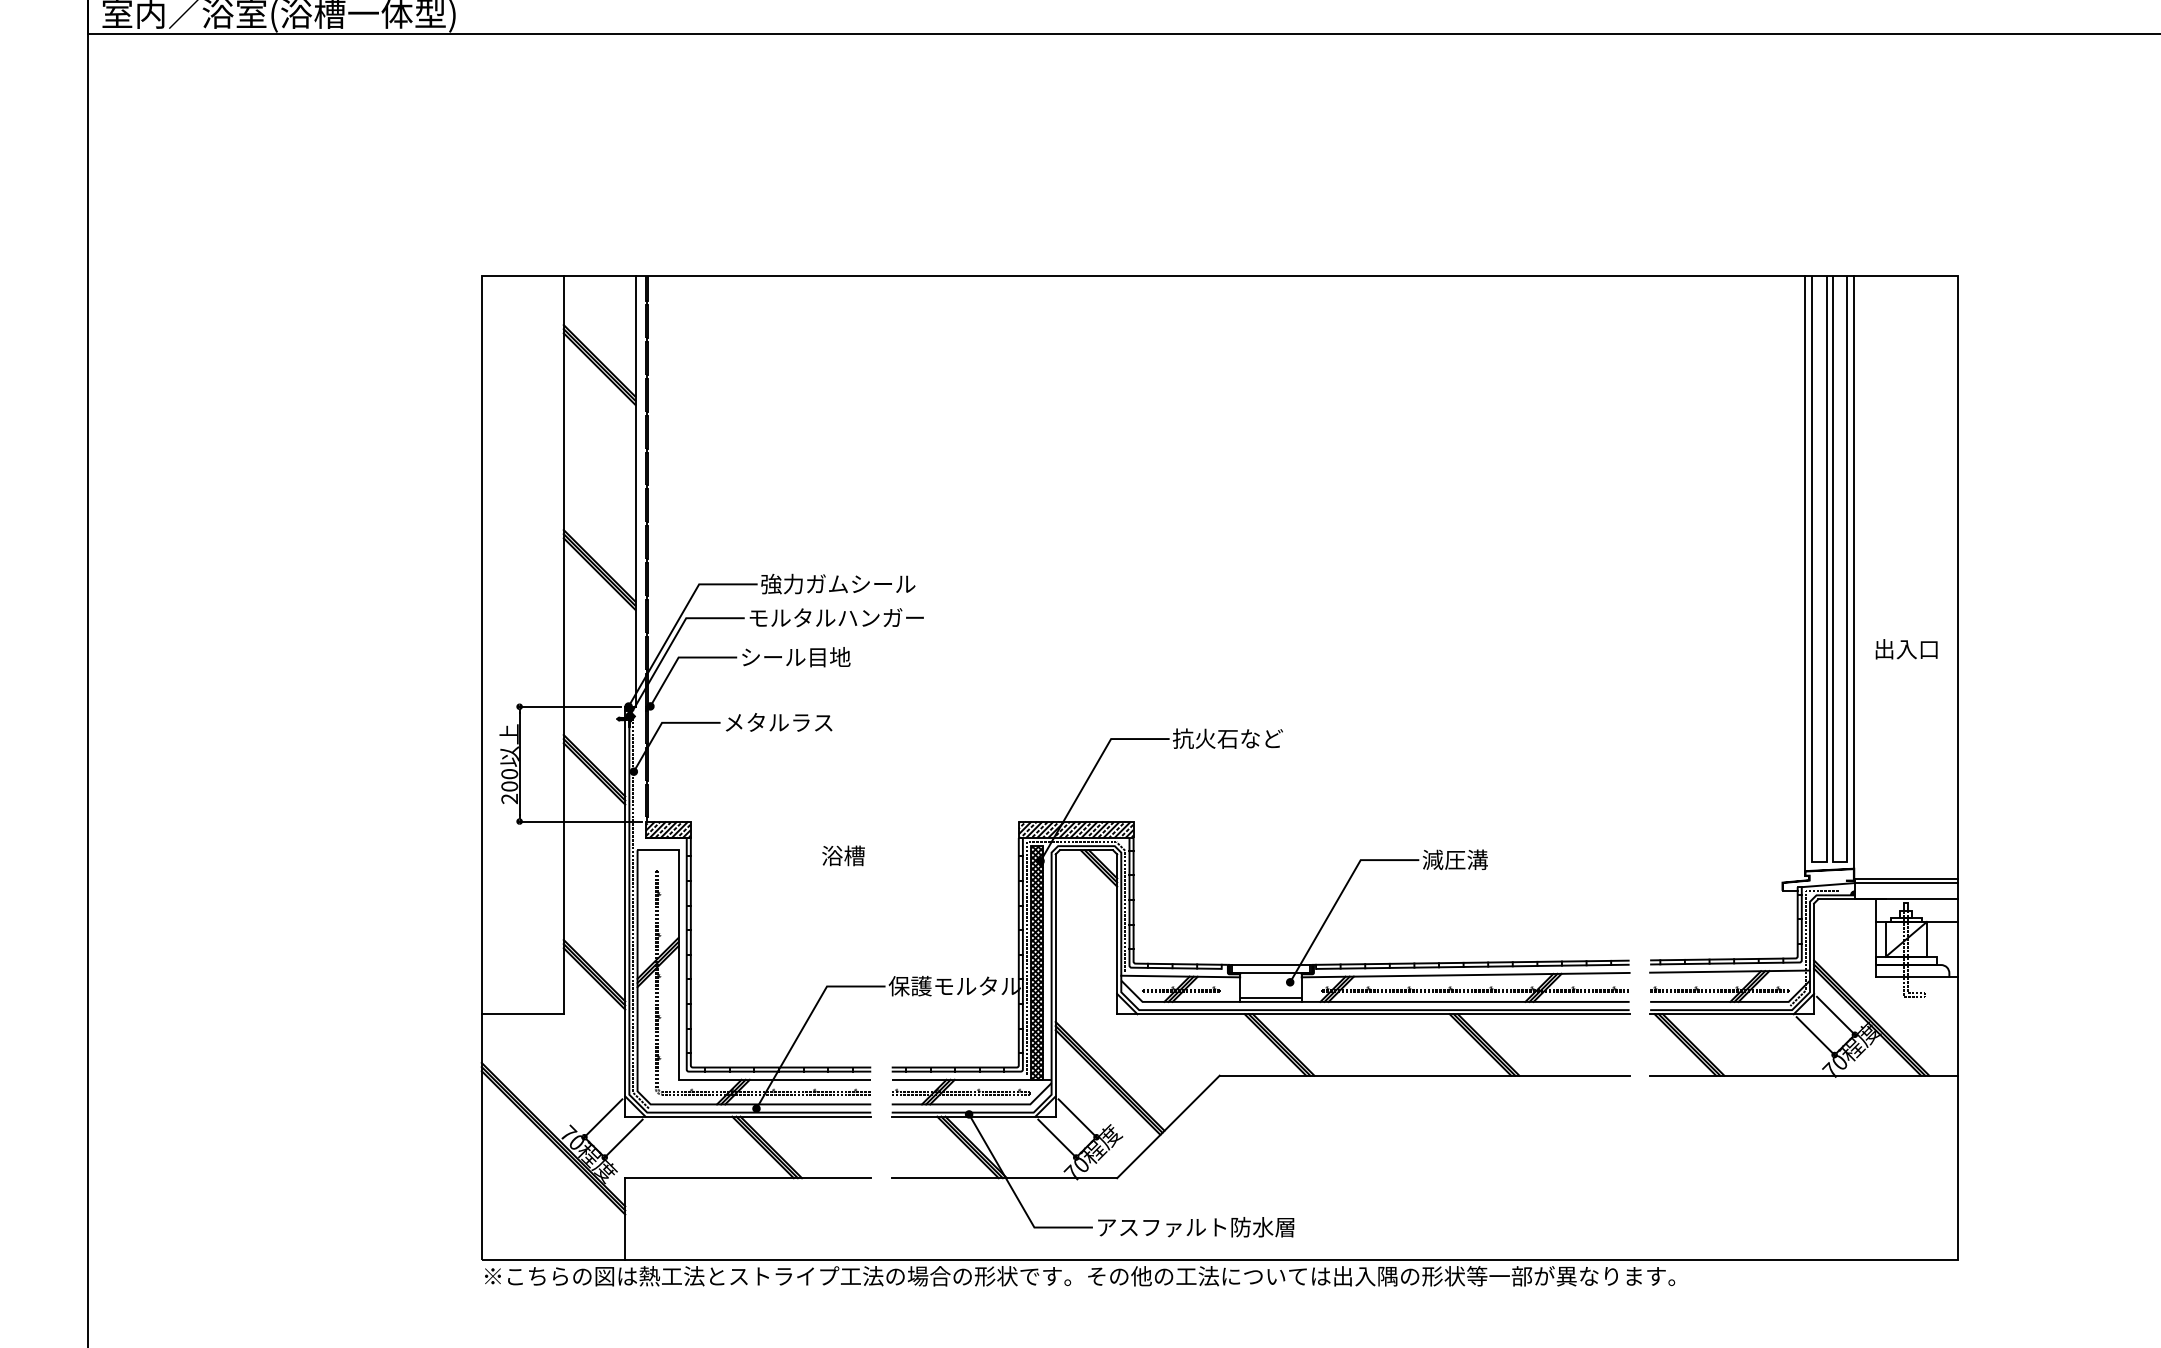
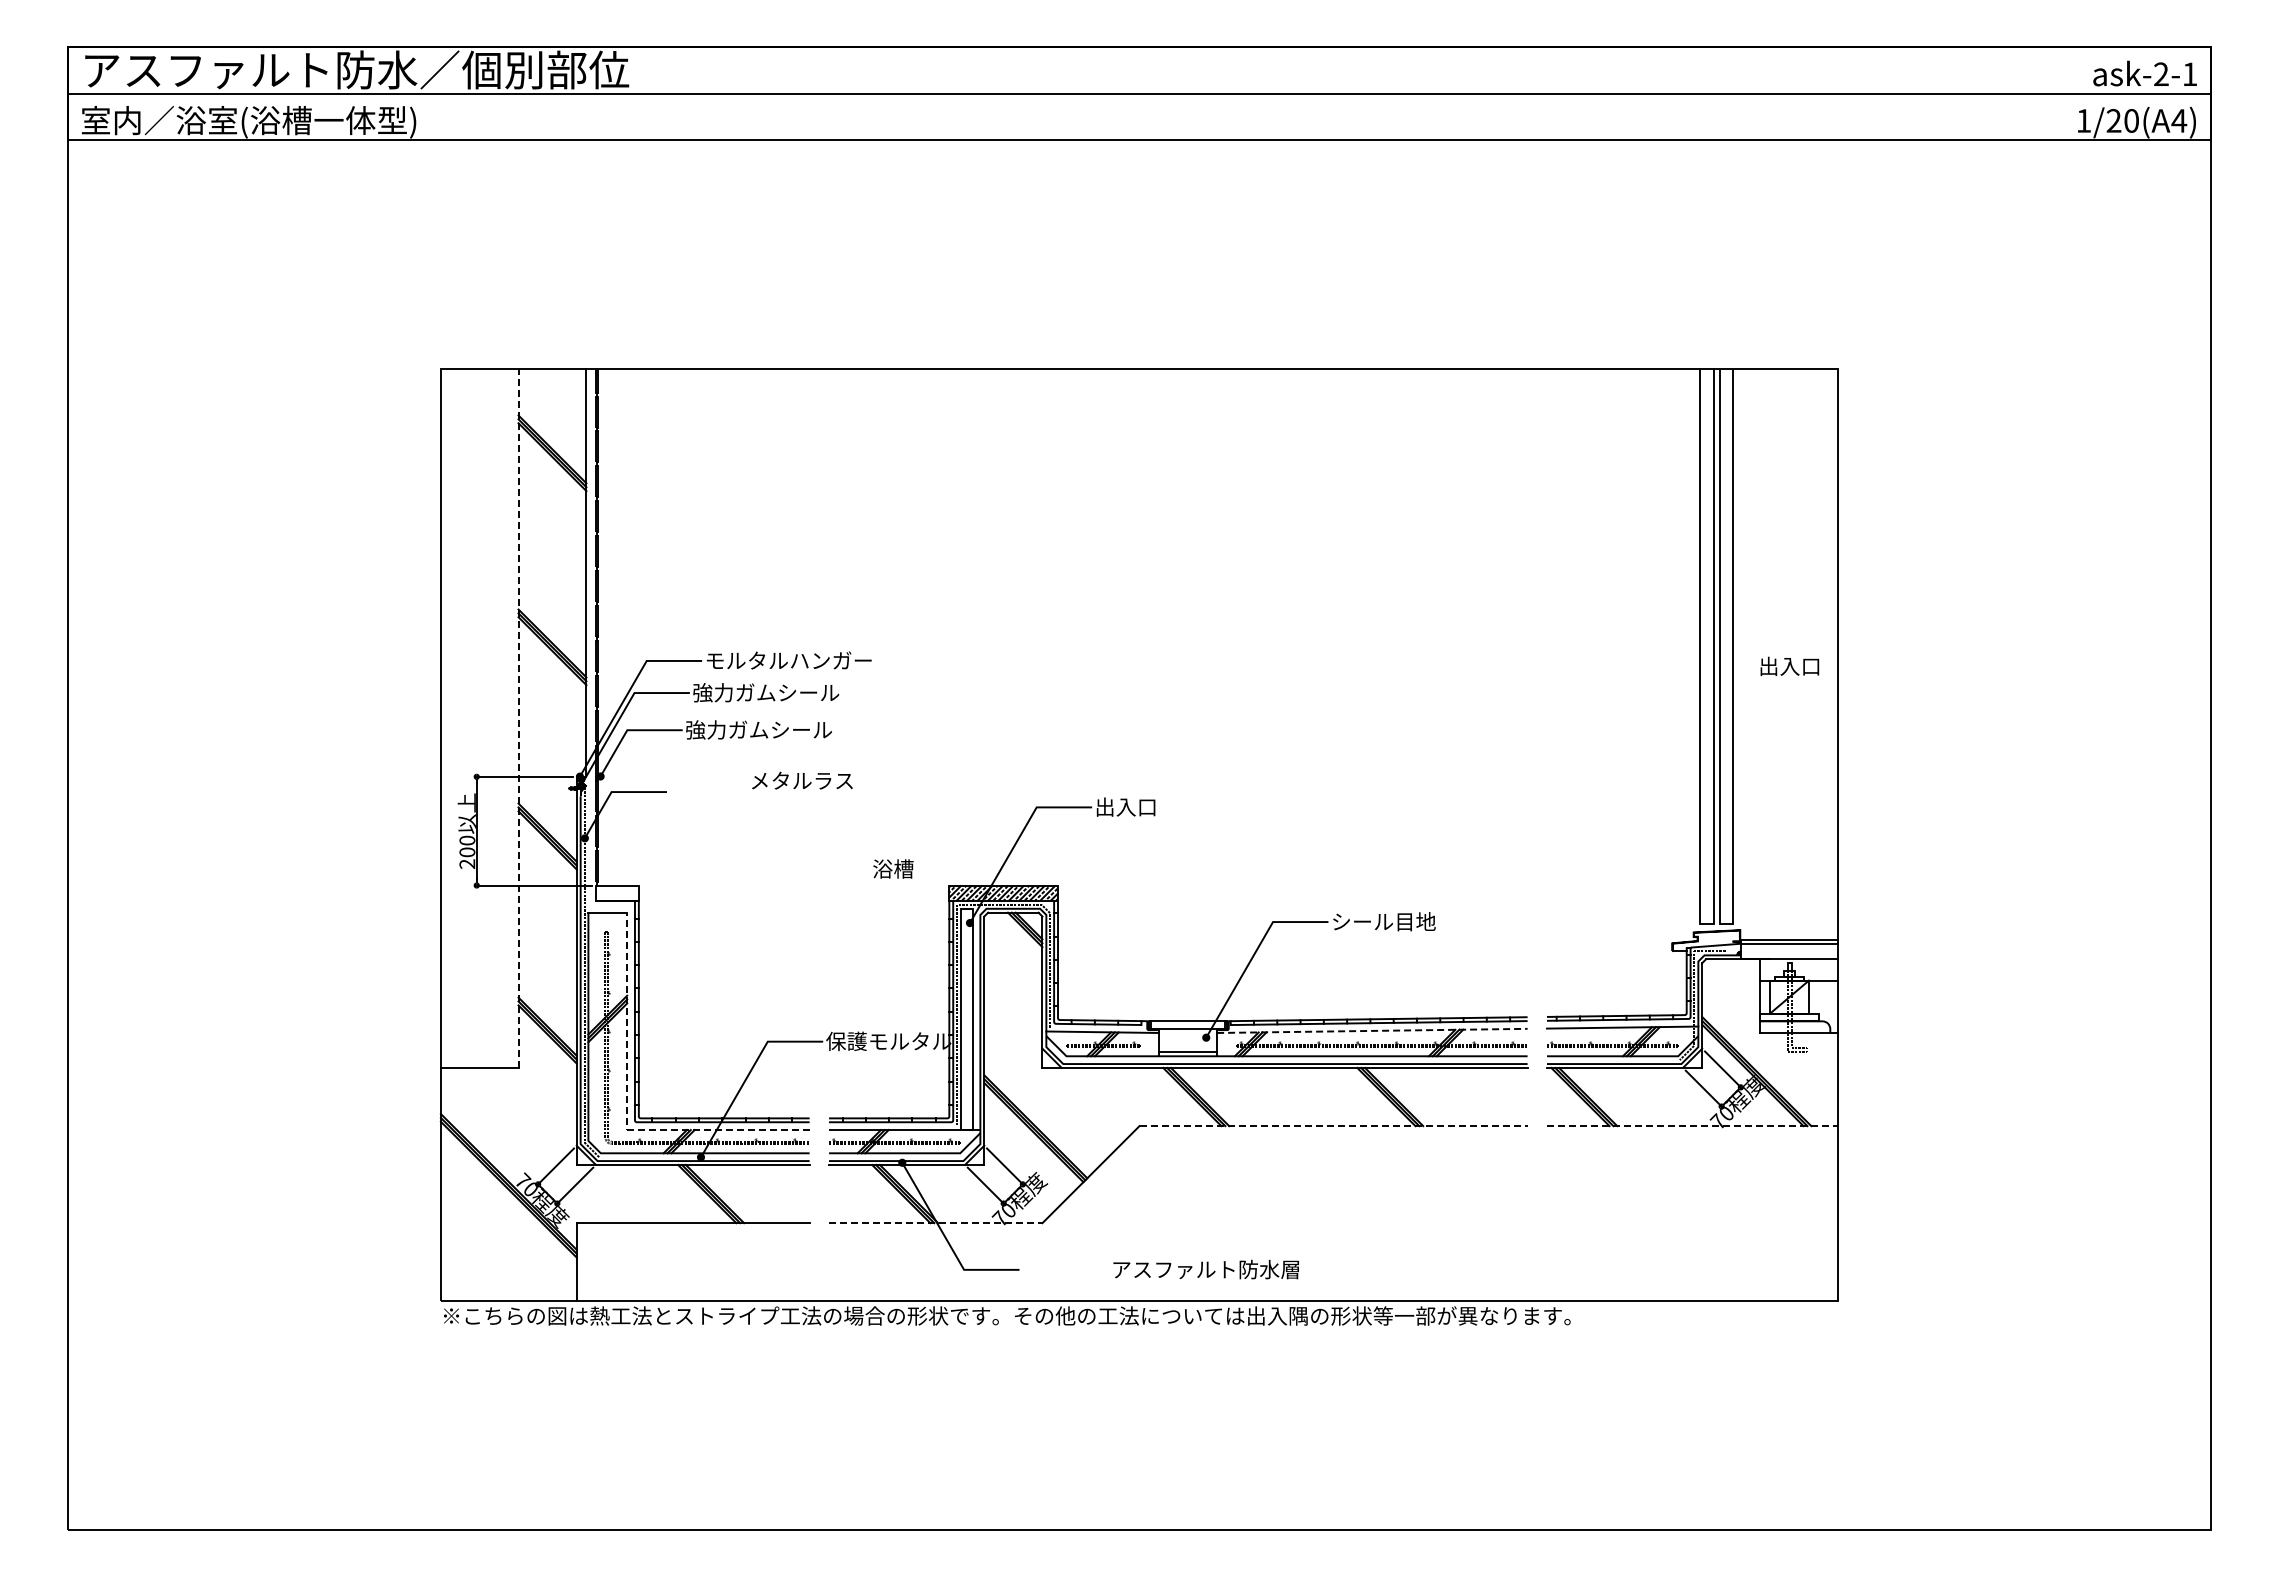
line: (1854, 572) -> (1740, 649), removed
line: (1804, 573) -> (1693, 650), removed
text: (848, 583) -> (788, 660), 強力ガムシール -> モルタルハンガー
text: (836, 617) -> (776, 692), モルタルハンガー -> 強力ガムシール
line: (563, 645) -> (518, 718), solid -> dashed
text: (1906, 648) -> (1789, 665), moved
text: (817, 656) -> (758, 729), シール目地 -> 強力ガムシール
text: (779, 722) -> (802, 780), moved
text: (1228, 738) -> (1147, 806), 抗火石など -> 出入口
hatch: (668, 829) -> (617, 893), removed
text: (843, 855) -> (893, 868), moved
text: (1477, 859) -> (1383, 921), 減圧溝 -> シール目地
hatch: (1036, 963) -> (966, 1019), removed
line: (1465, 974) -> (1372, 1030), solid -> dashed
line: (678, 1062) -> (627, 1113), solid -> dashed
line: (1425, 1076) -> (1334, 1126), solid -> dashed
line: (1803, 1076) -> (1692, 1126), solid -> dashed
line: (1004, 1178) -> (935, 1223), solid -> dashed
text: (1195, 1227) -> (1205, 1269), moved

